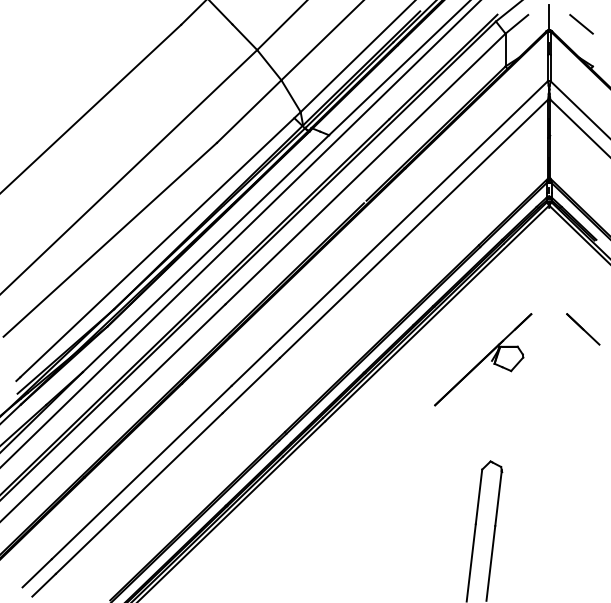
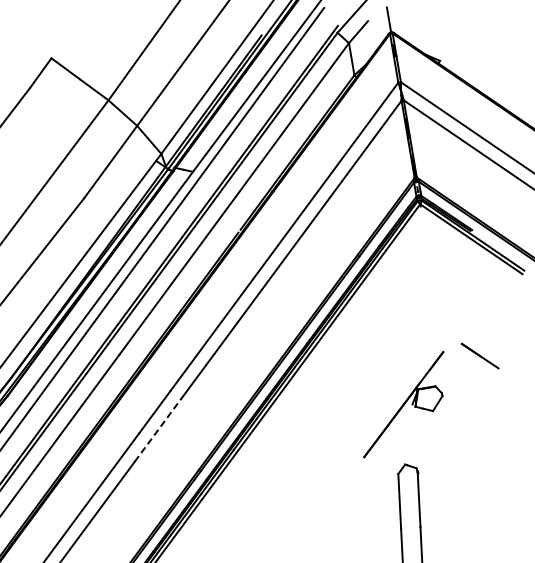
line: (581, 23) -> (421, 20), removed
line: (583, 329) -> (480, 356), moved
part: (483, 359) -> (403, 404), moved
line: (251, 385) -> (158, 429), solid -> dashed

